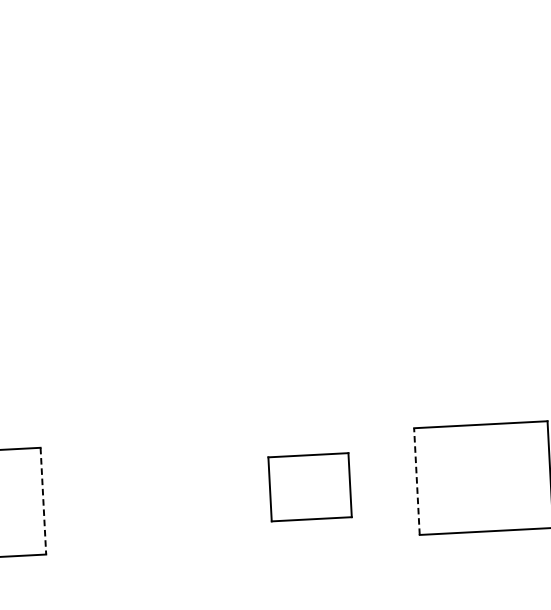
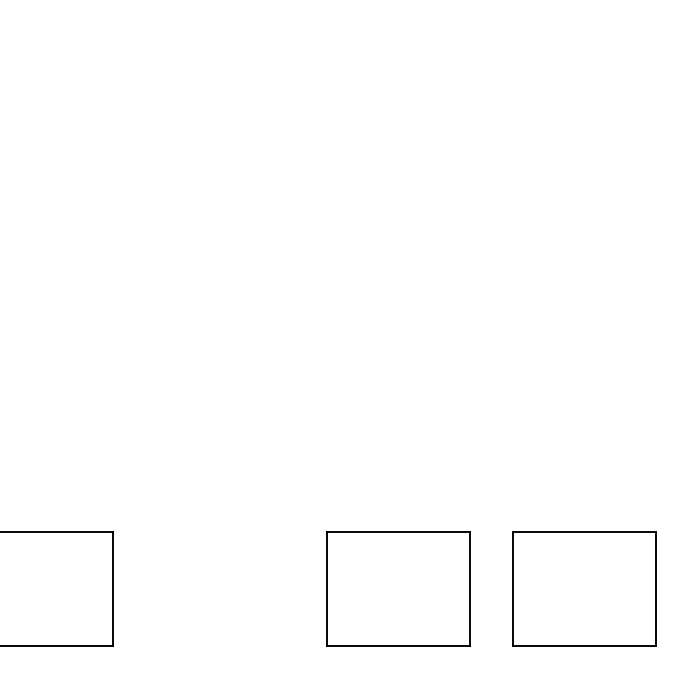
line: (417, 481) -> (513, 588), dashed -> solid
part: (309, 486) -> (398, 588), size x1.67
line: (43, 501) -> (112, 589), dashed -> solid

